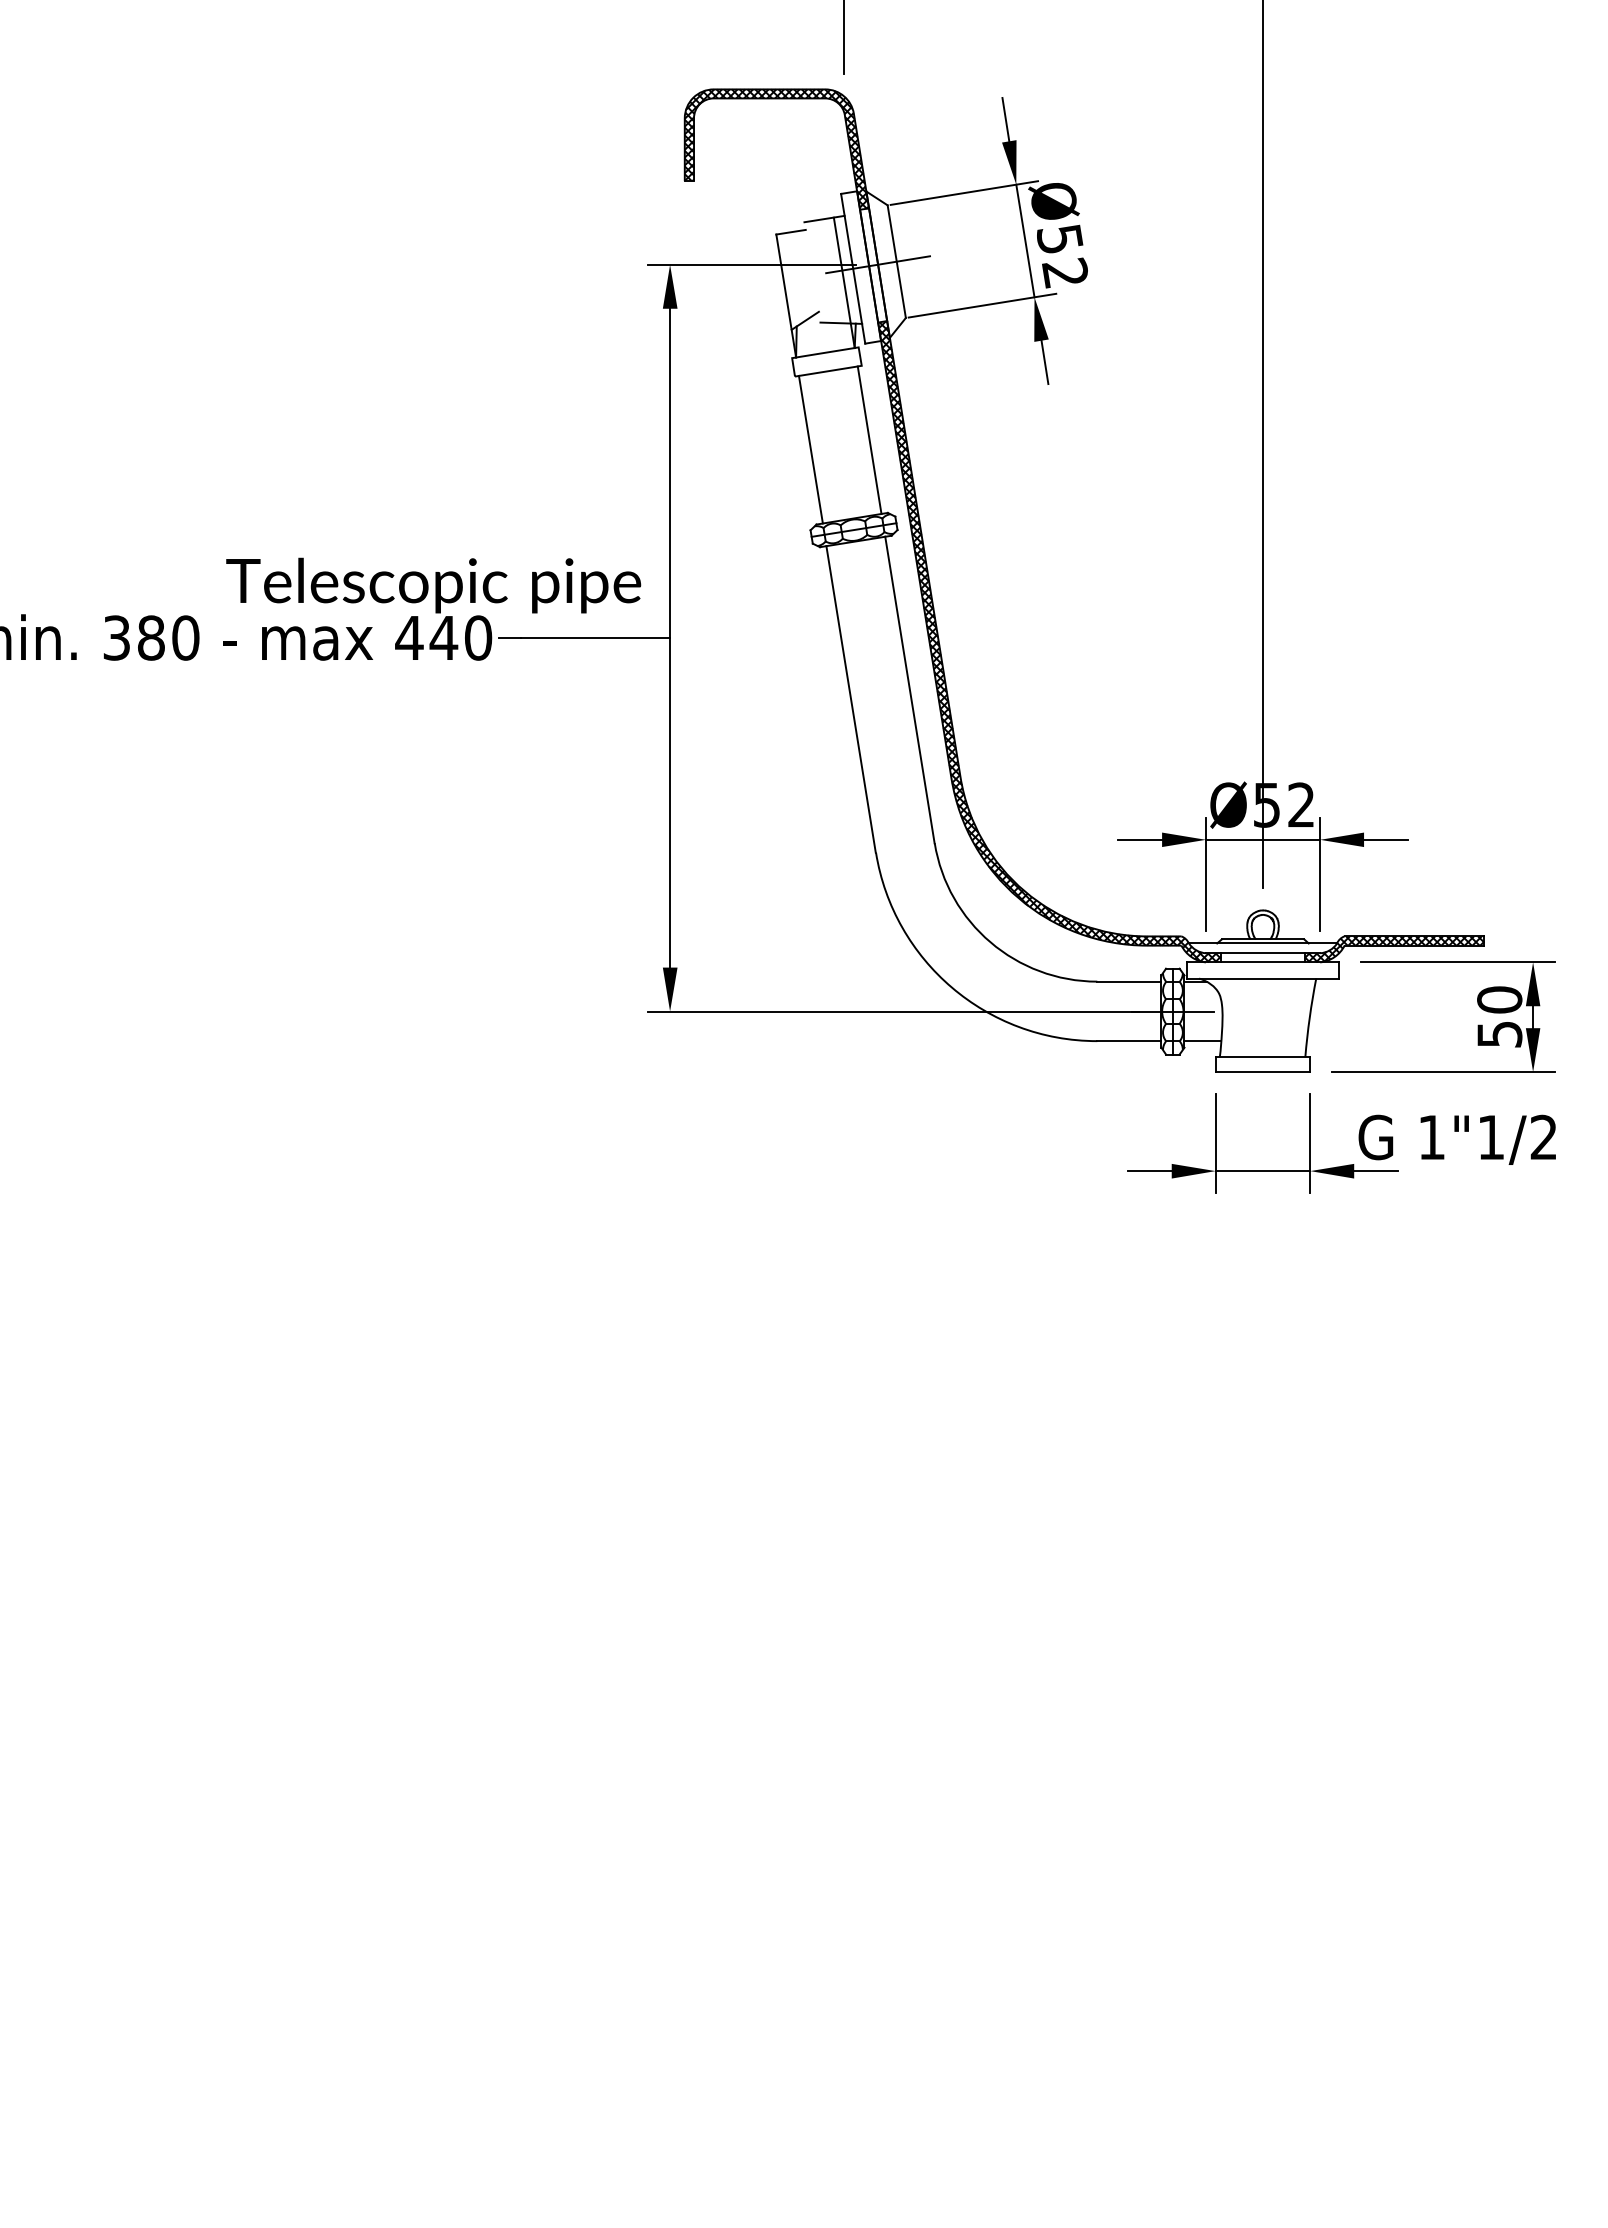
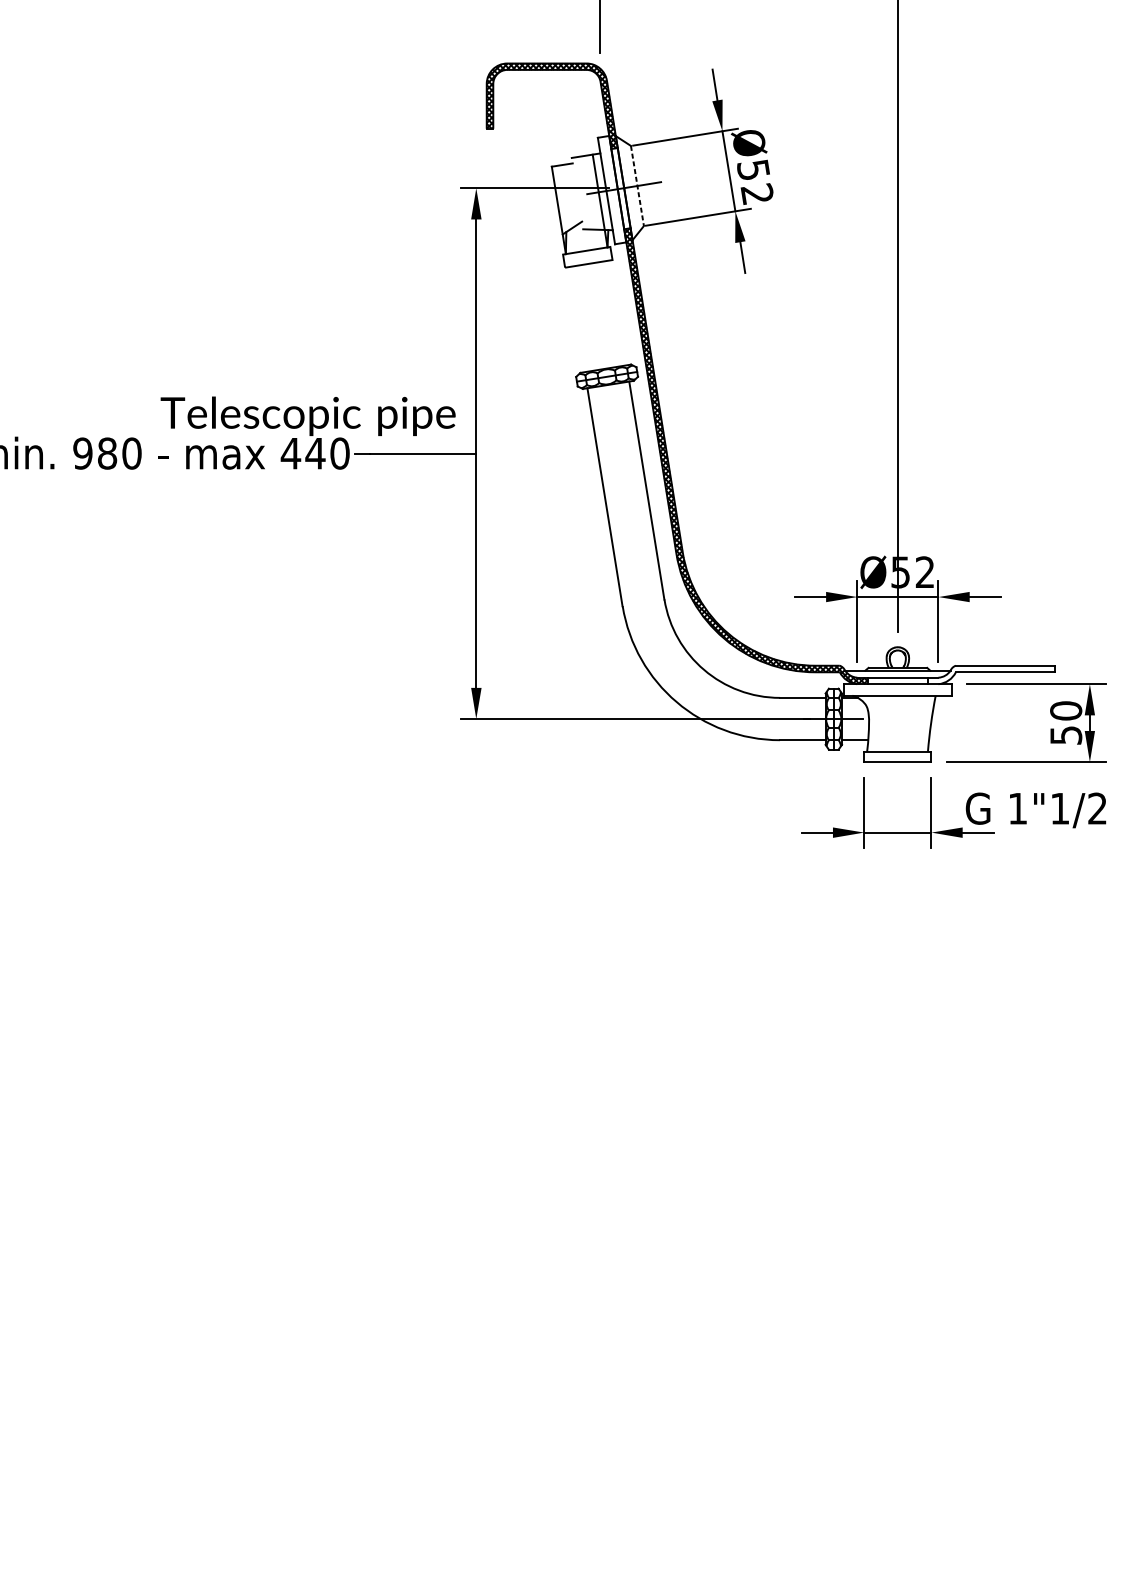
line: (896, 262) -> (637, 186), solid -> dashed
line: (869, 440) -> (618, 313), removed
line: (810, 449) -> (576, 319), removed
text: (116, 637) -> (82, 453), 380 -> 980
hatch: (1394, 949) -> (991, 675), removed

